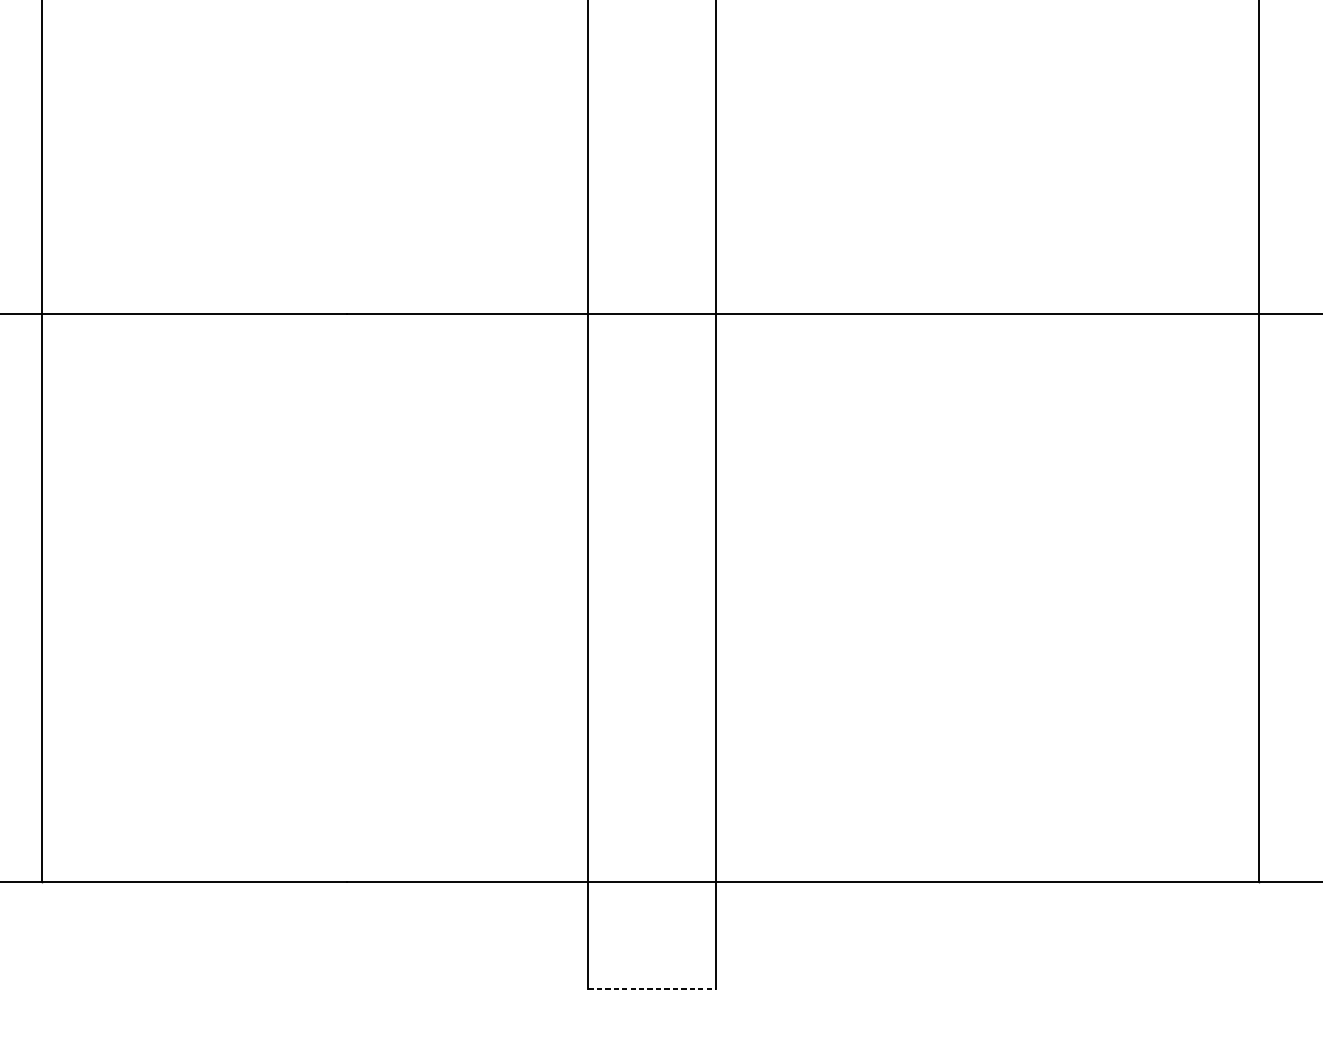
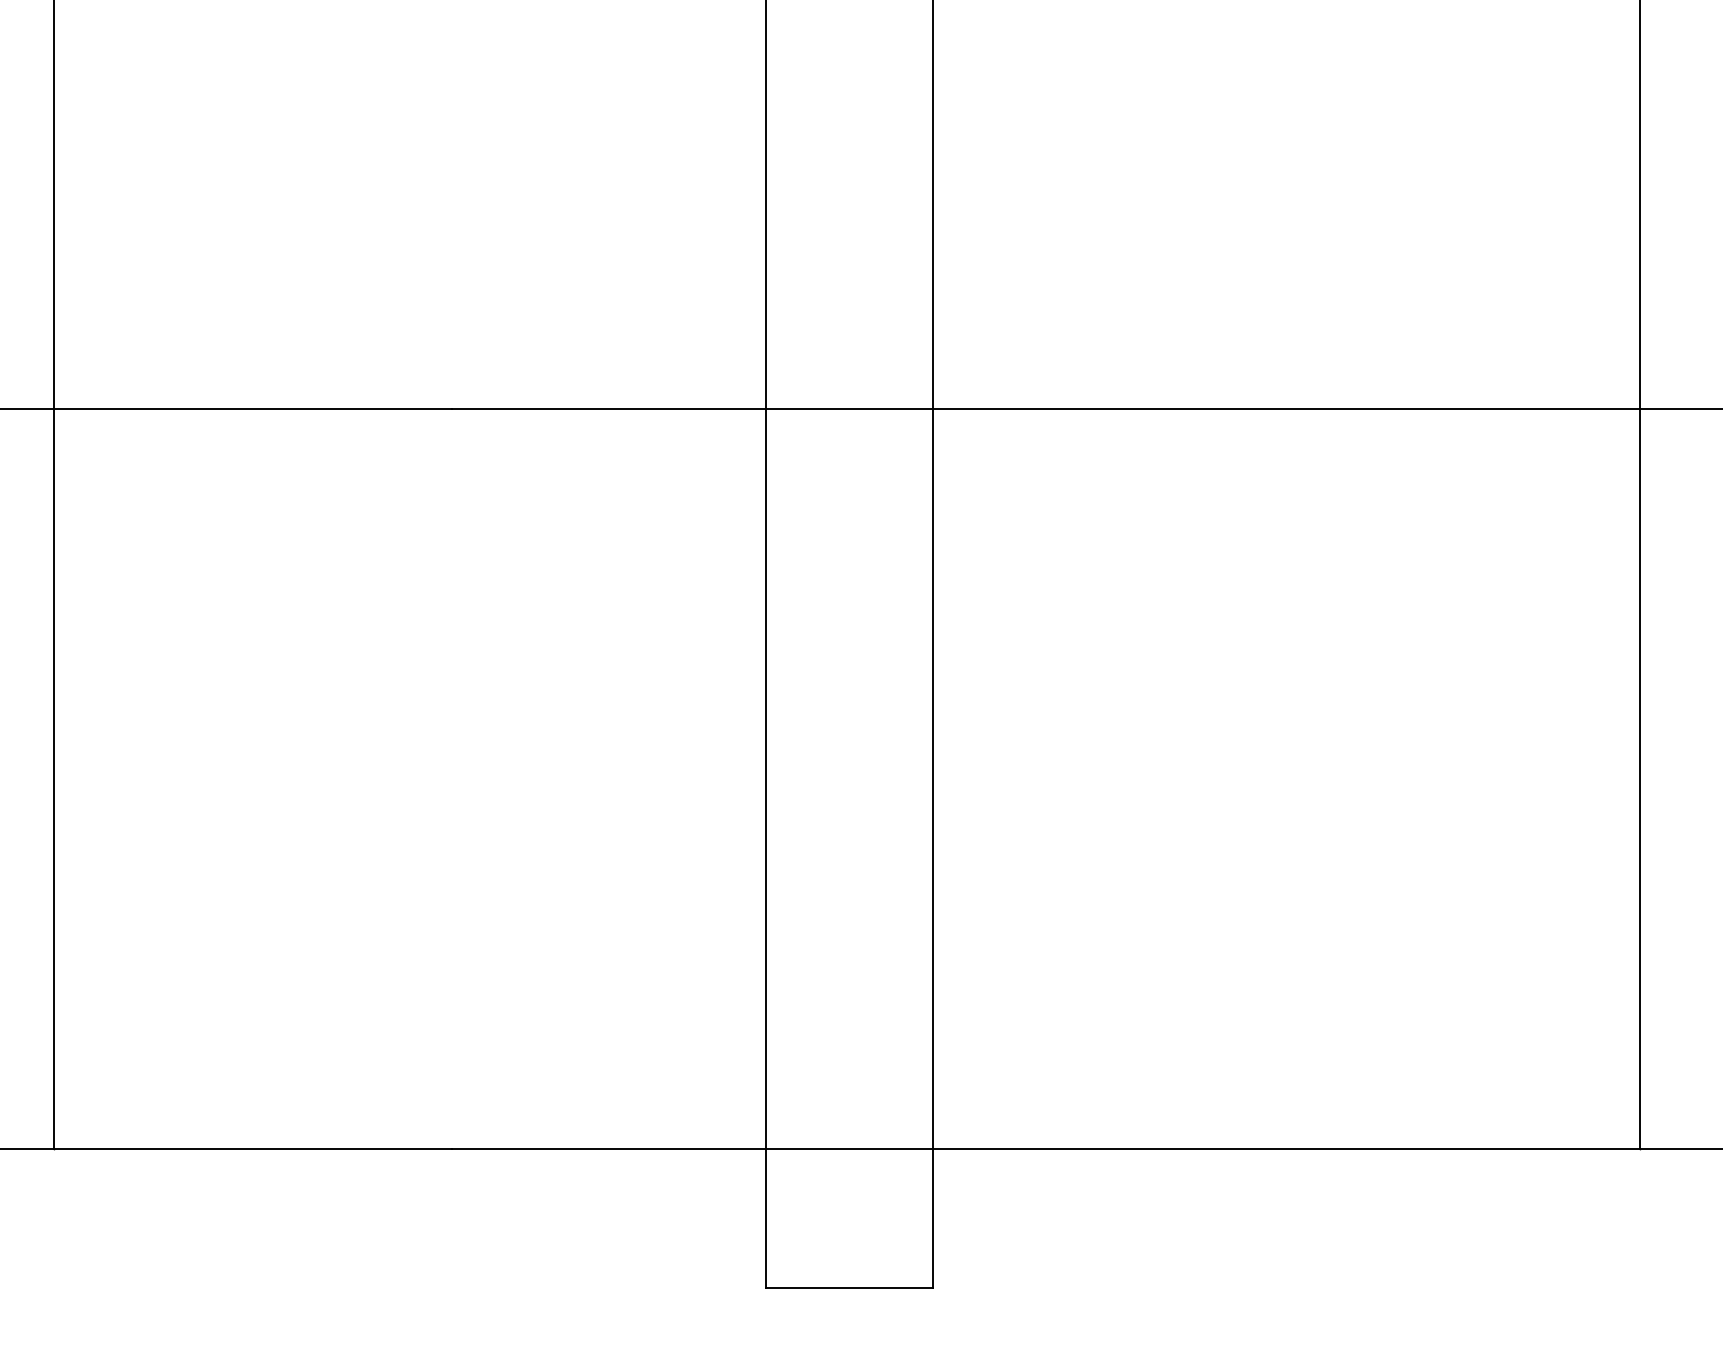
line: (652, 989) -> (849, 1288), dashed -> solid

